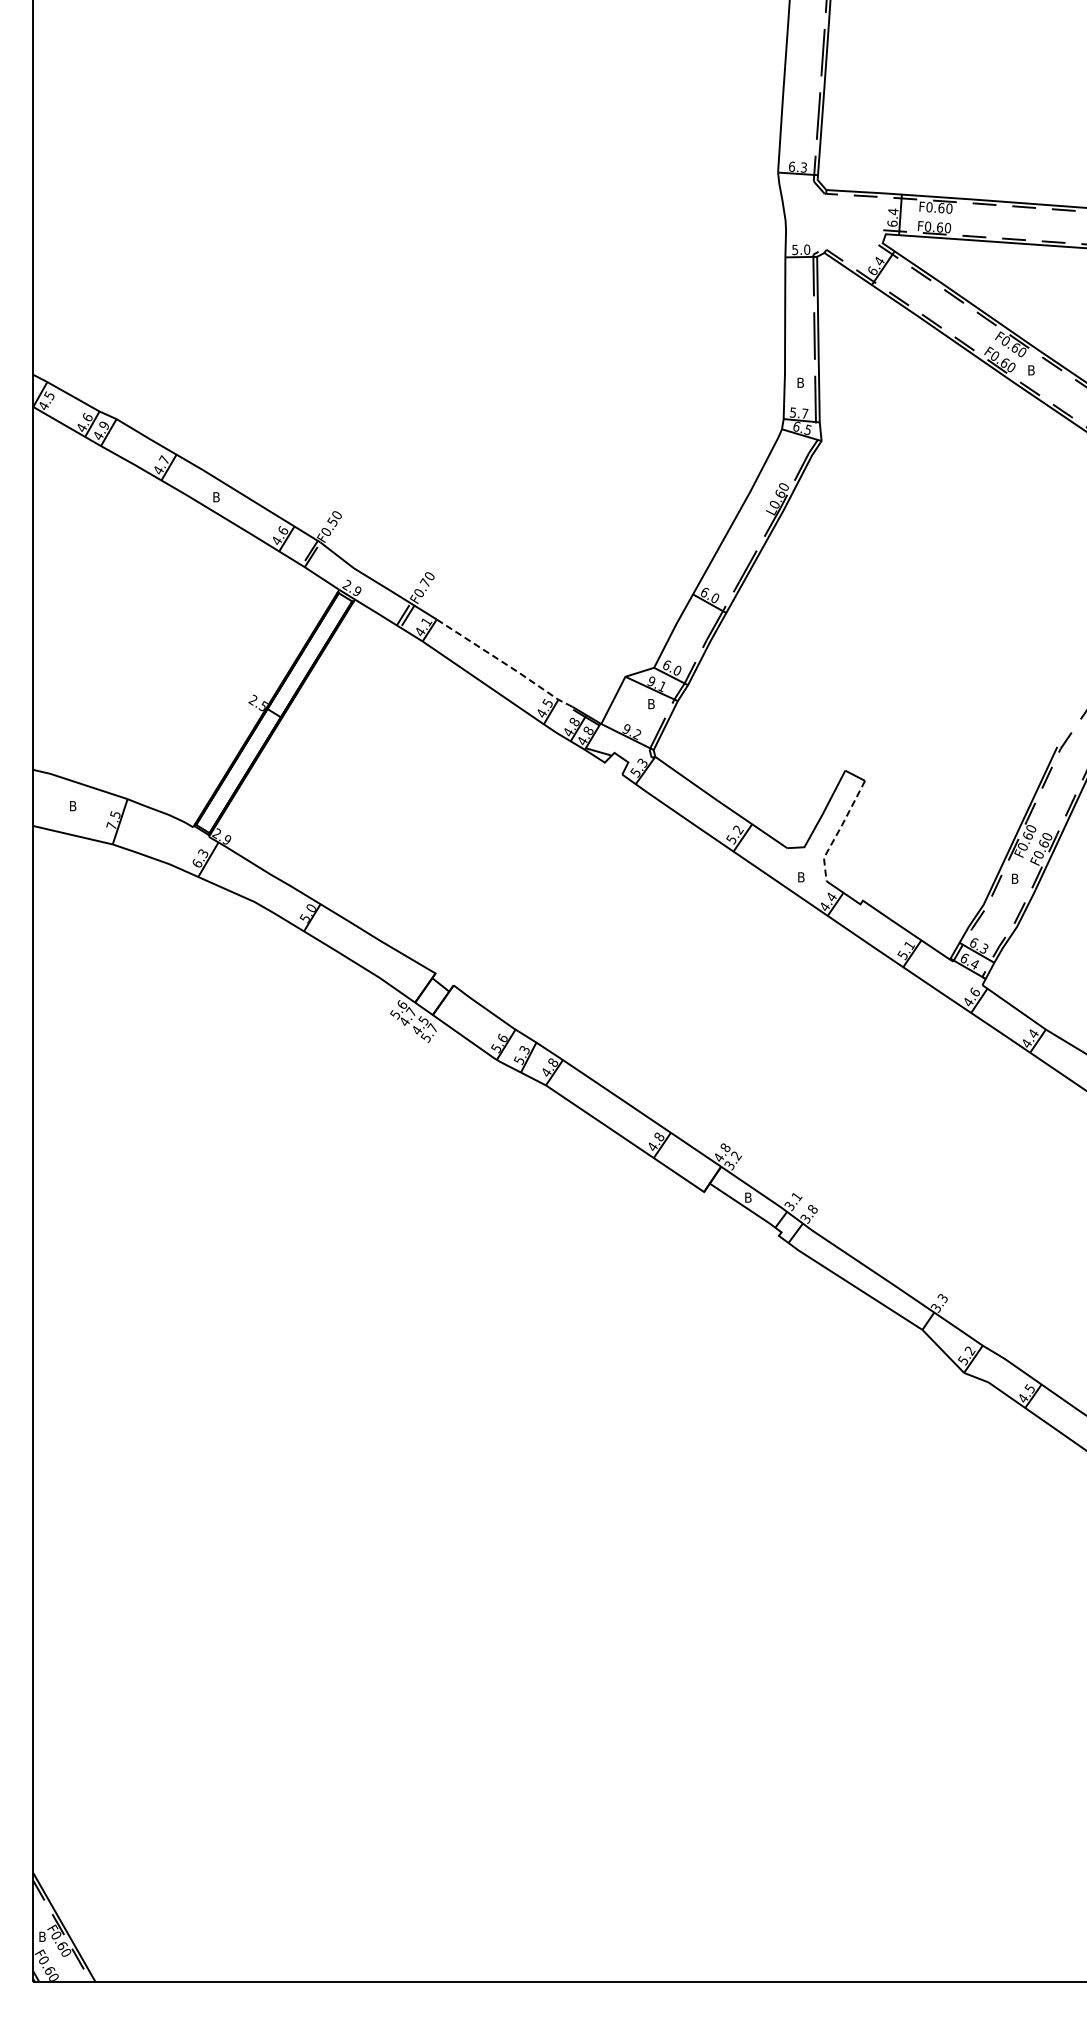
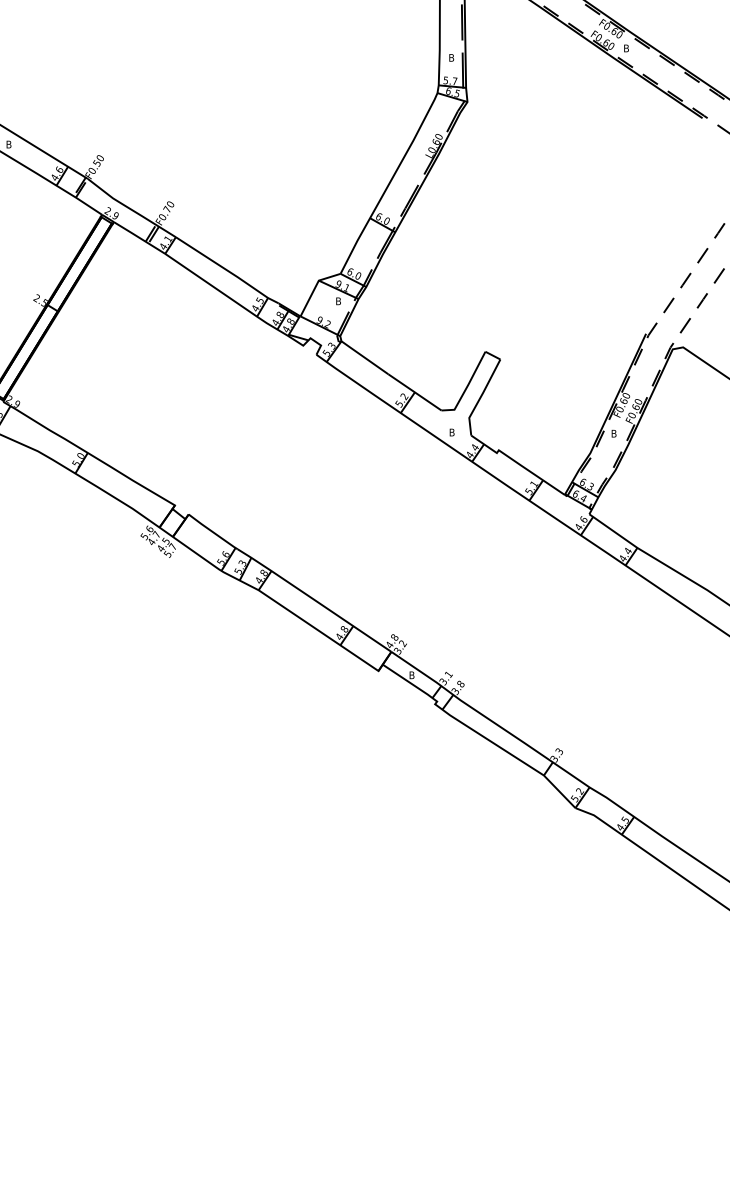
line: (505, 663) -> (227, 270), dashed -> solid
line: (839, 830) -> (481, 397), dashed -> solid

